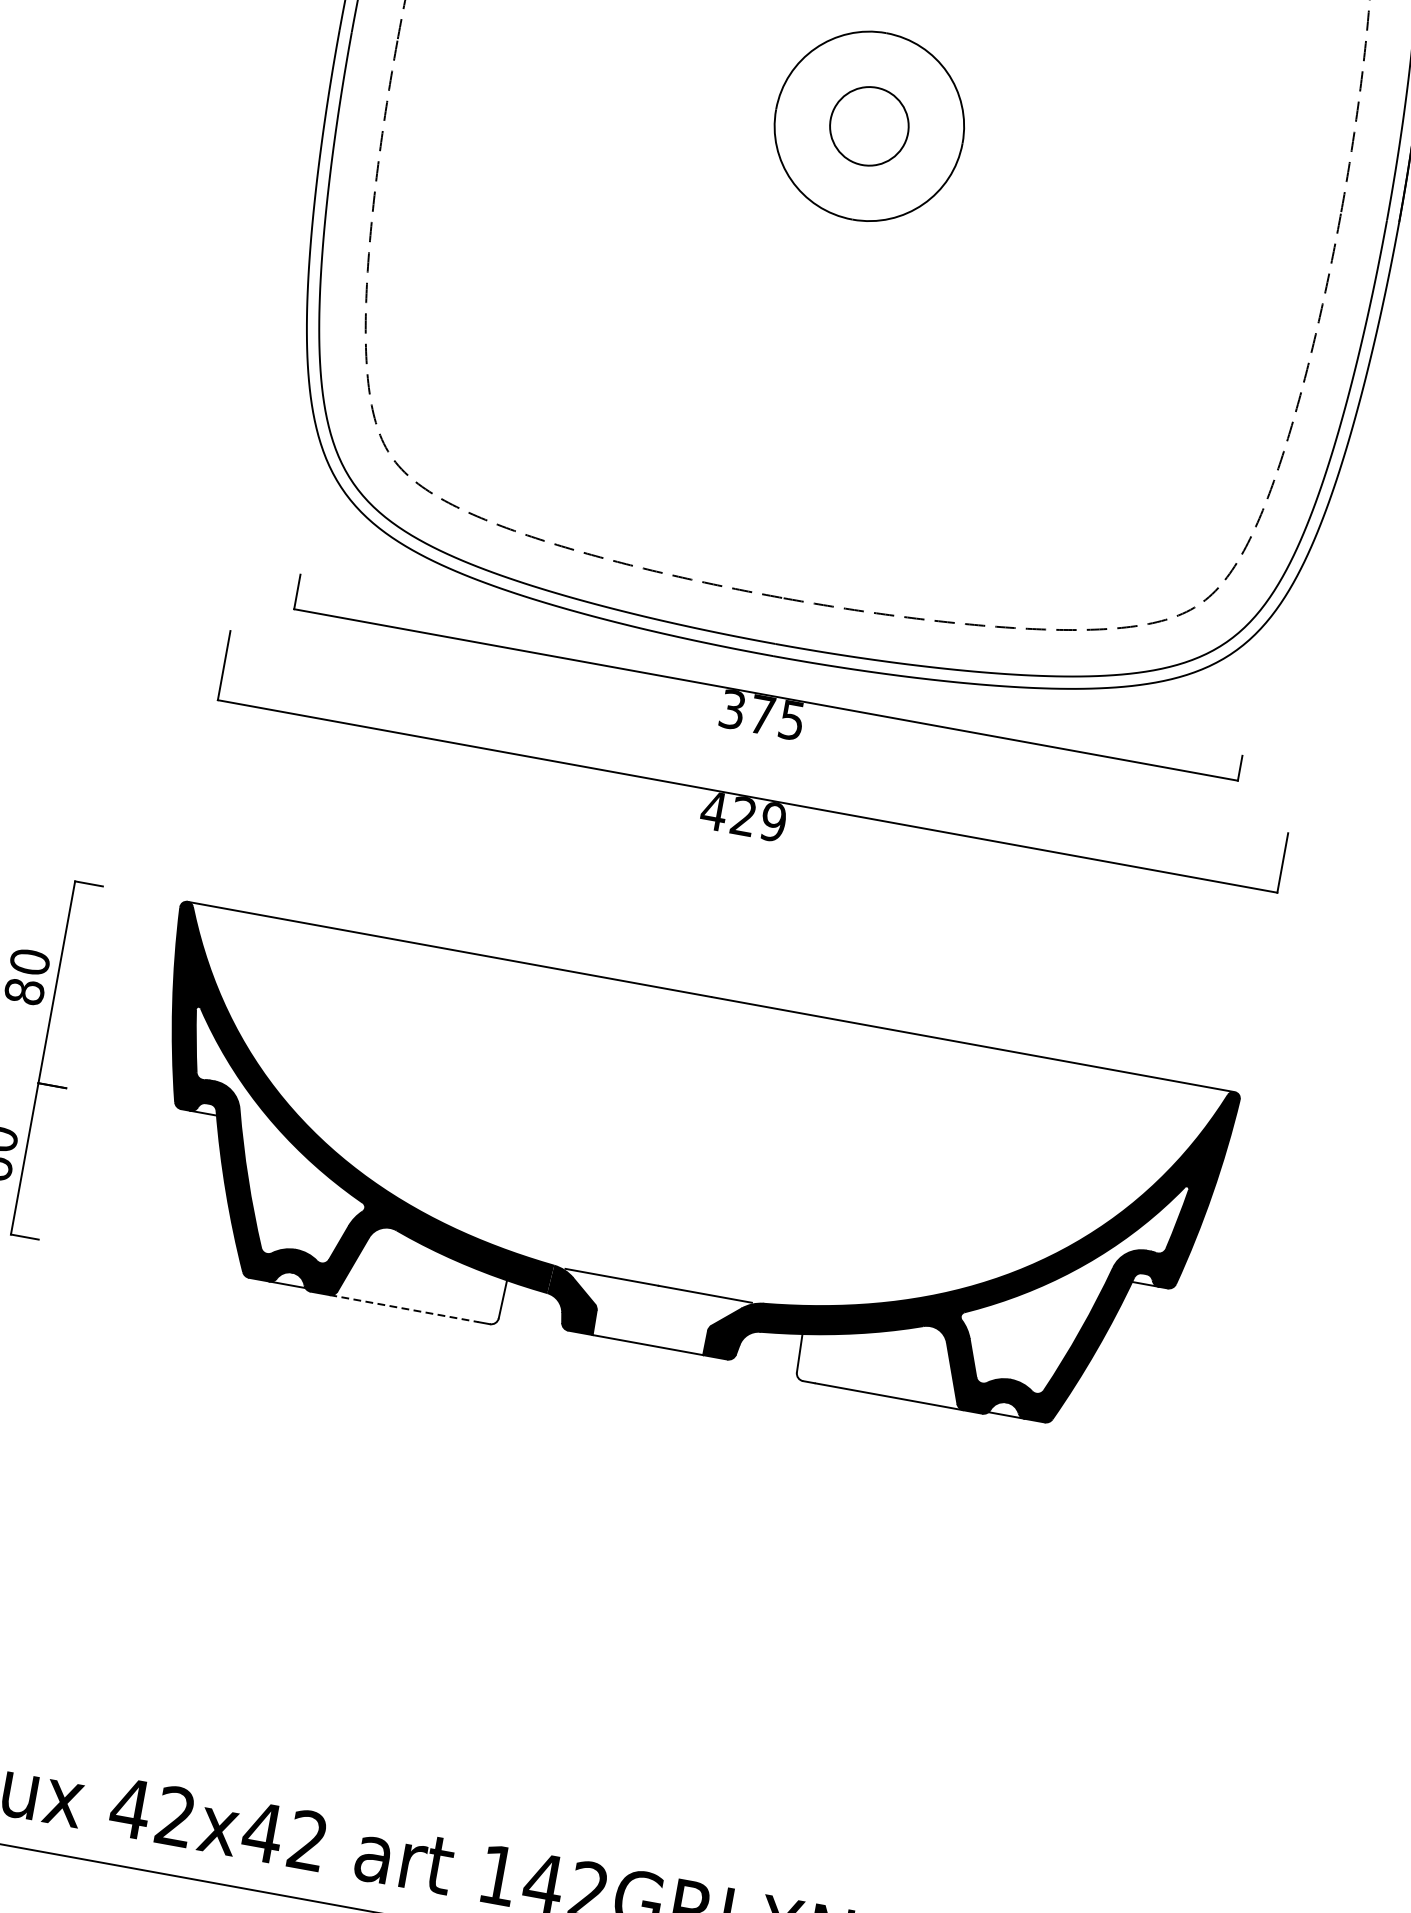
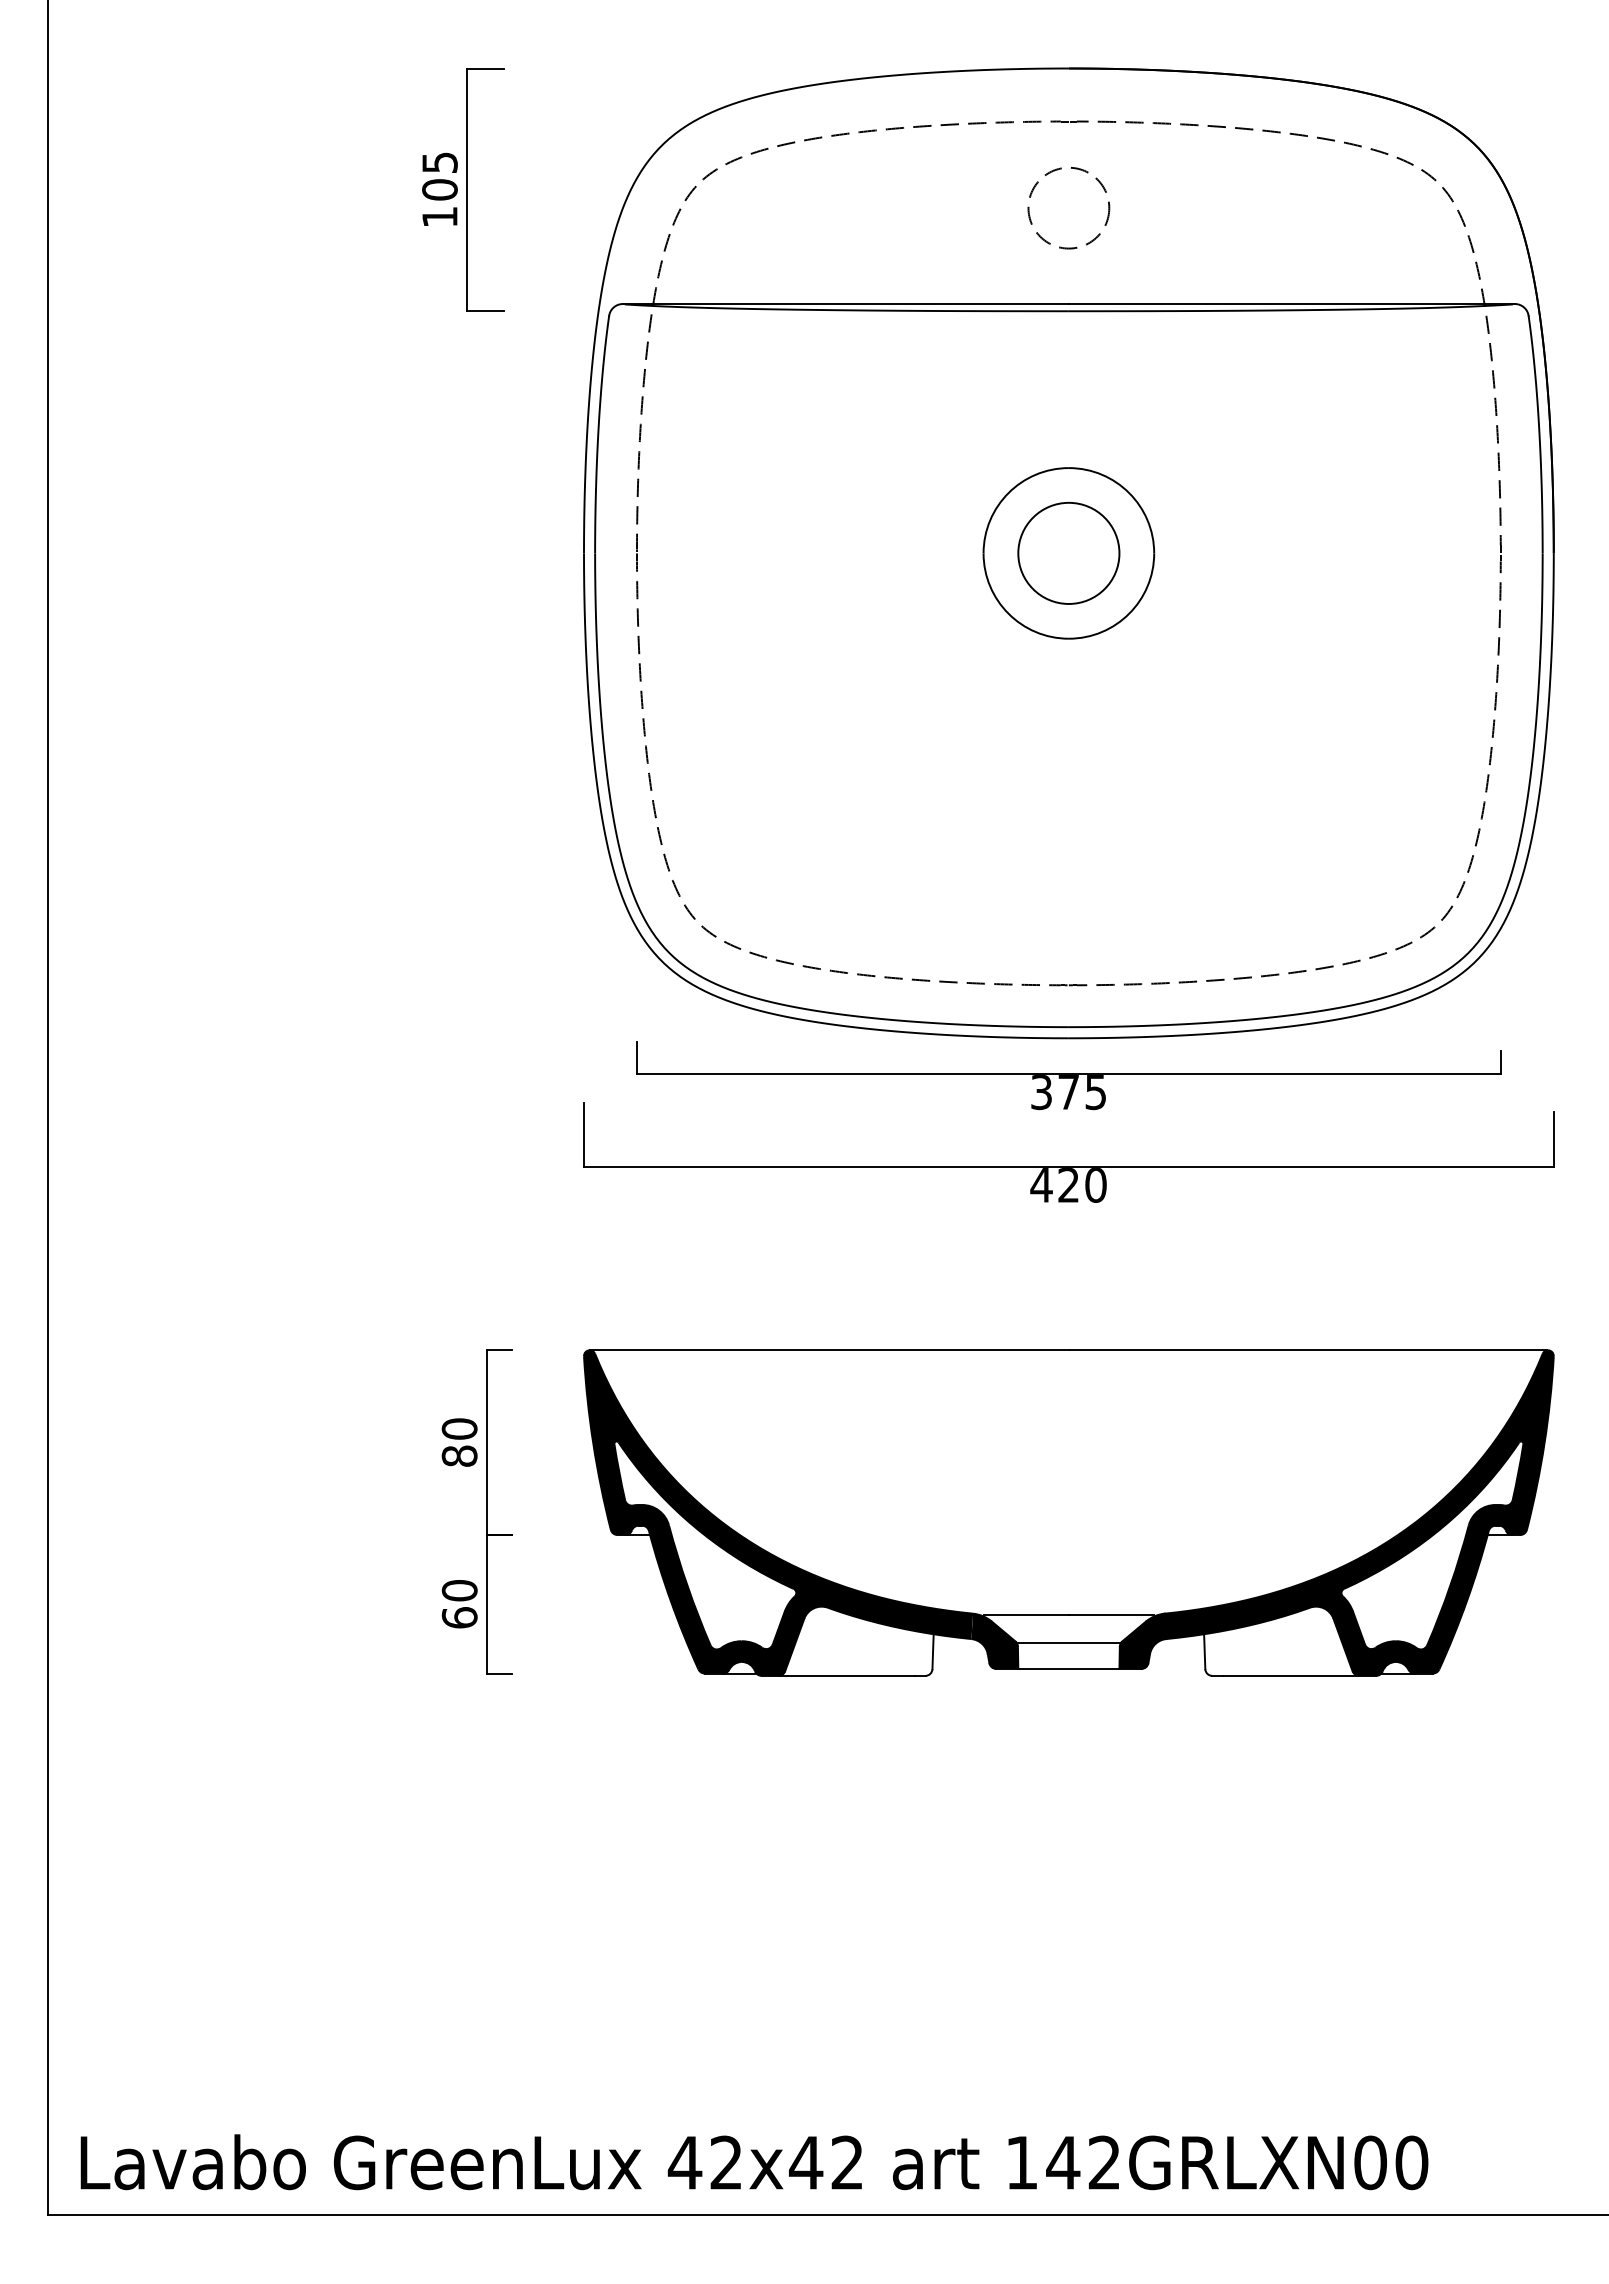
circle: (869, 125) -> (1068, 552), size x1.43
text: (772, 822) -> (1095, 1185), 429 -> 420
line: (404, 1308) -> (847, 1675), dashed -> solid
line: (652, 1317) -> (1068, 1643), added

